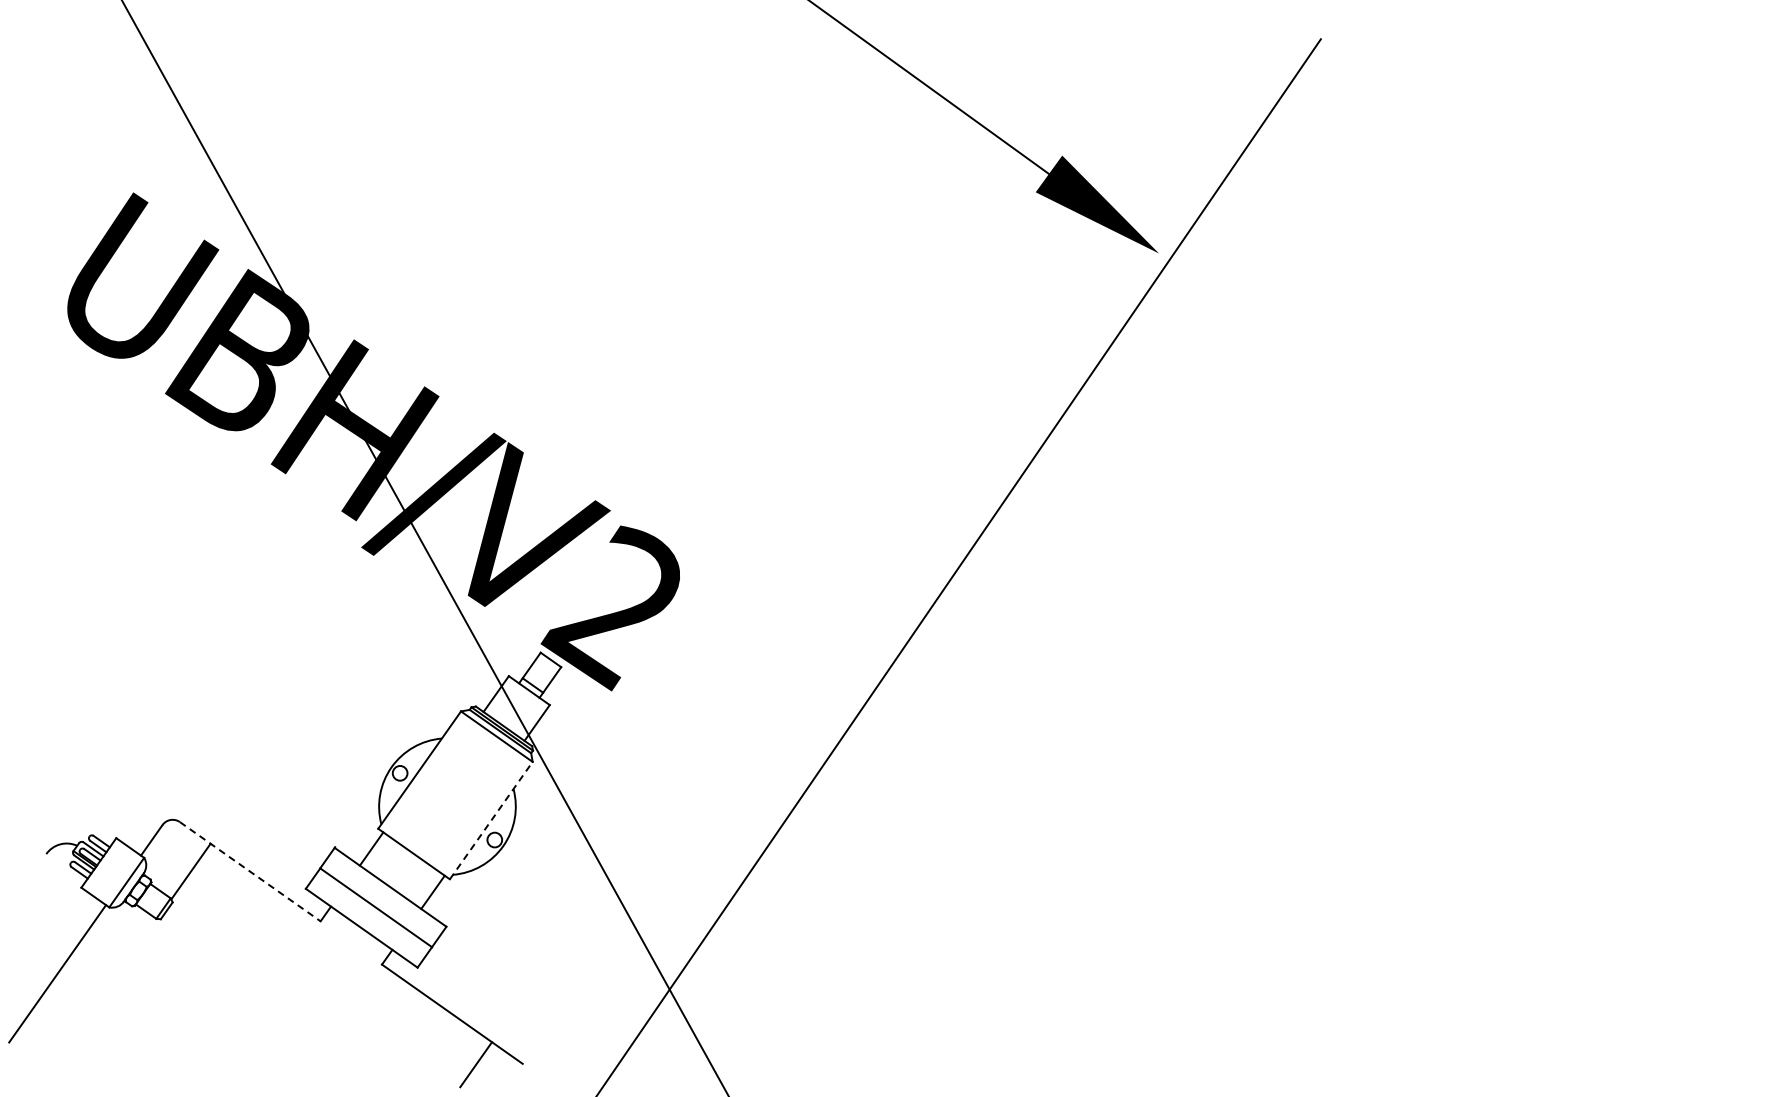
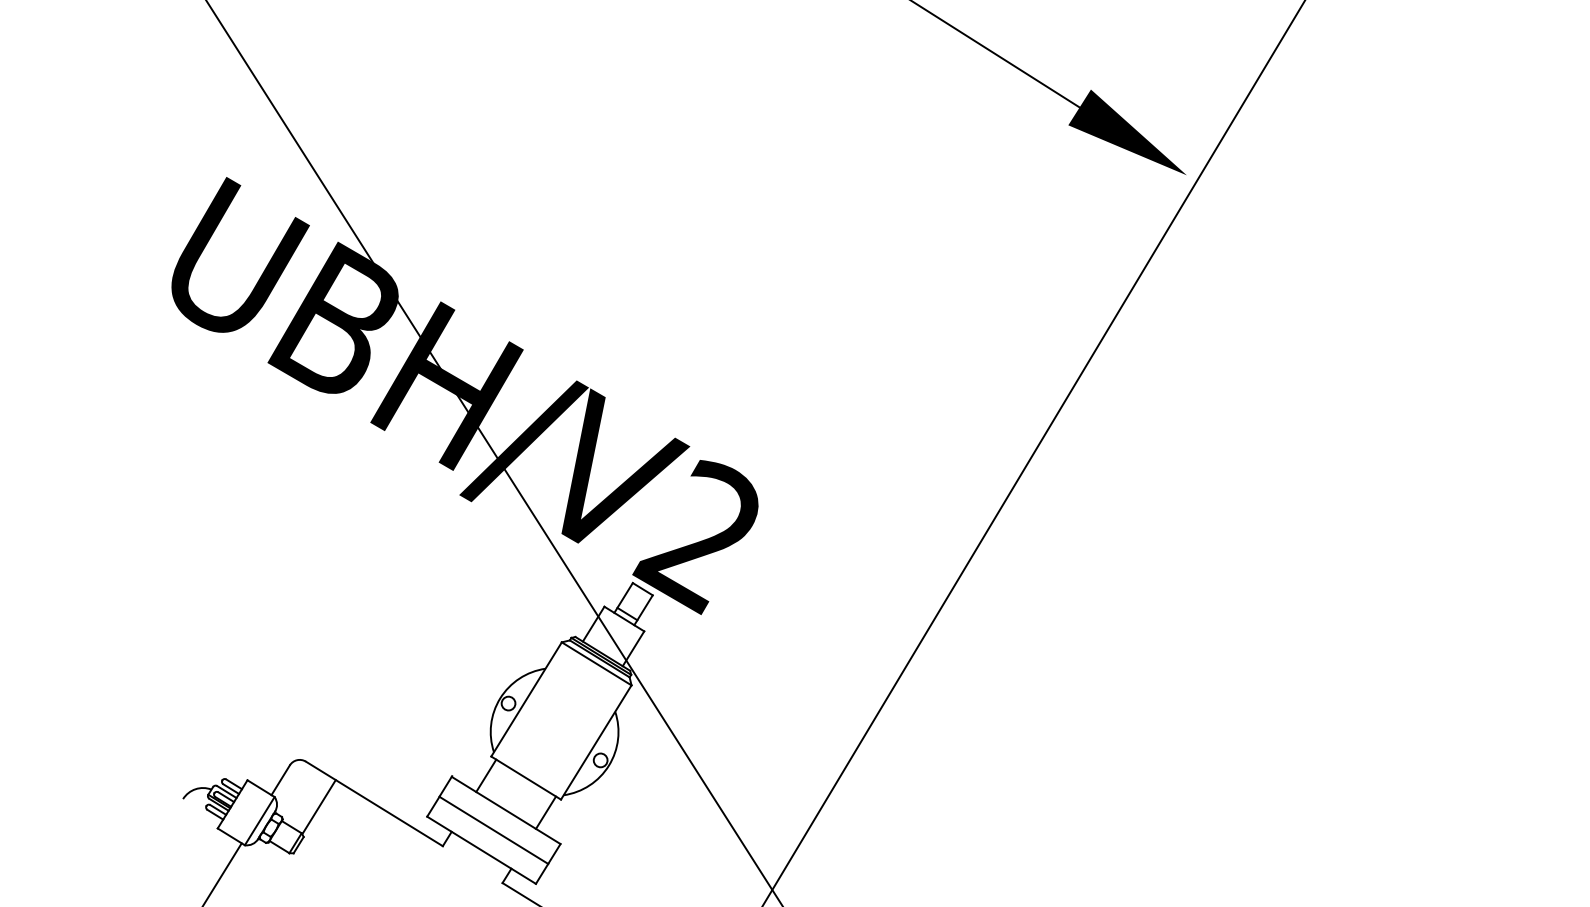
line: (491, 820) -> (596, 742), dashed -> solid
line: (250, 872) -> (374, 804), dashed -> solid

